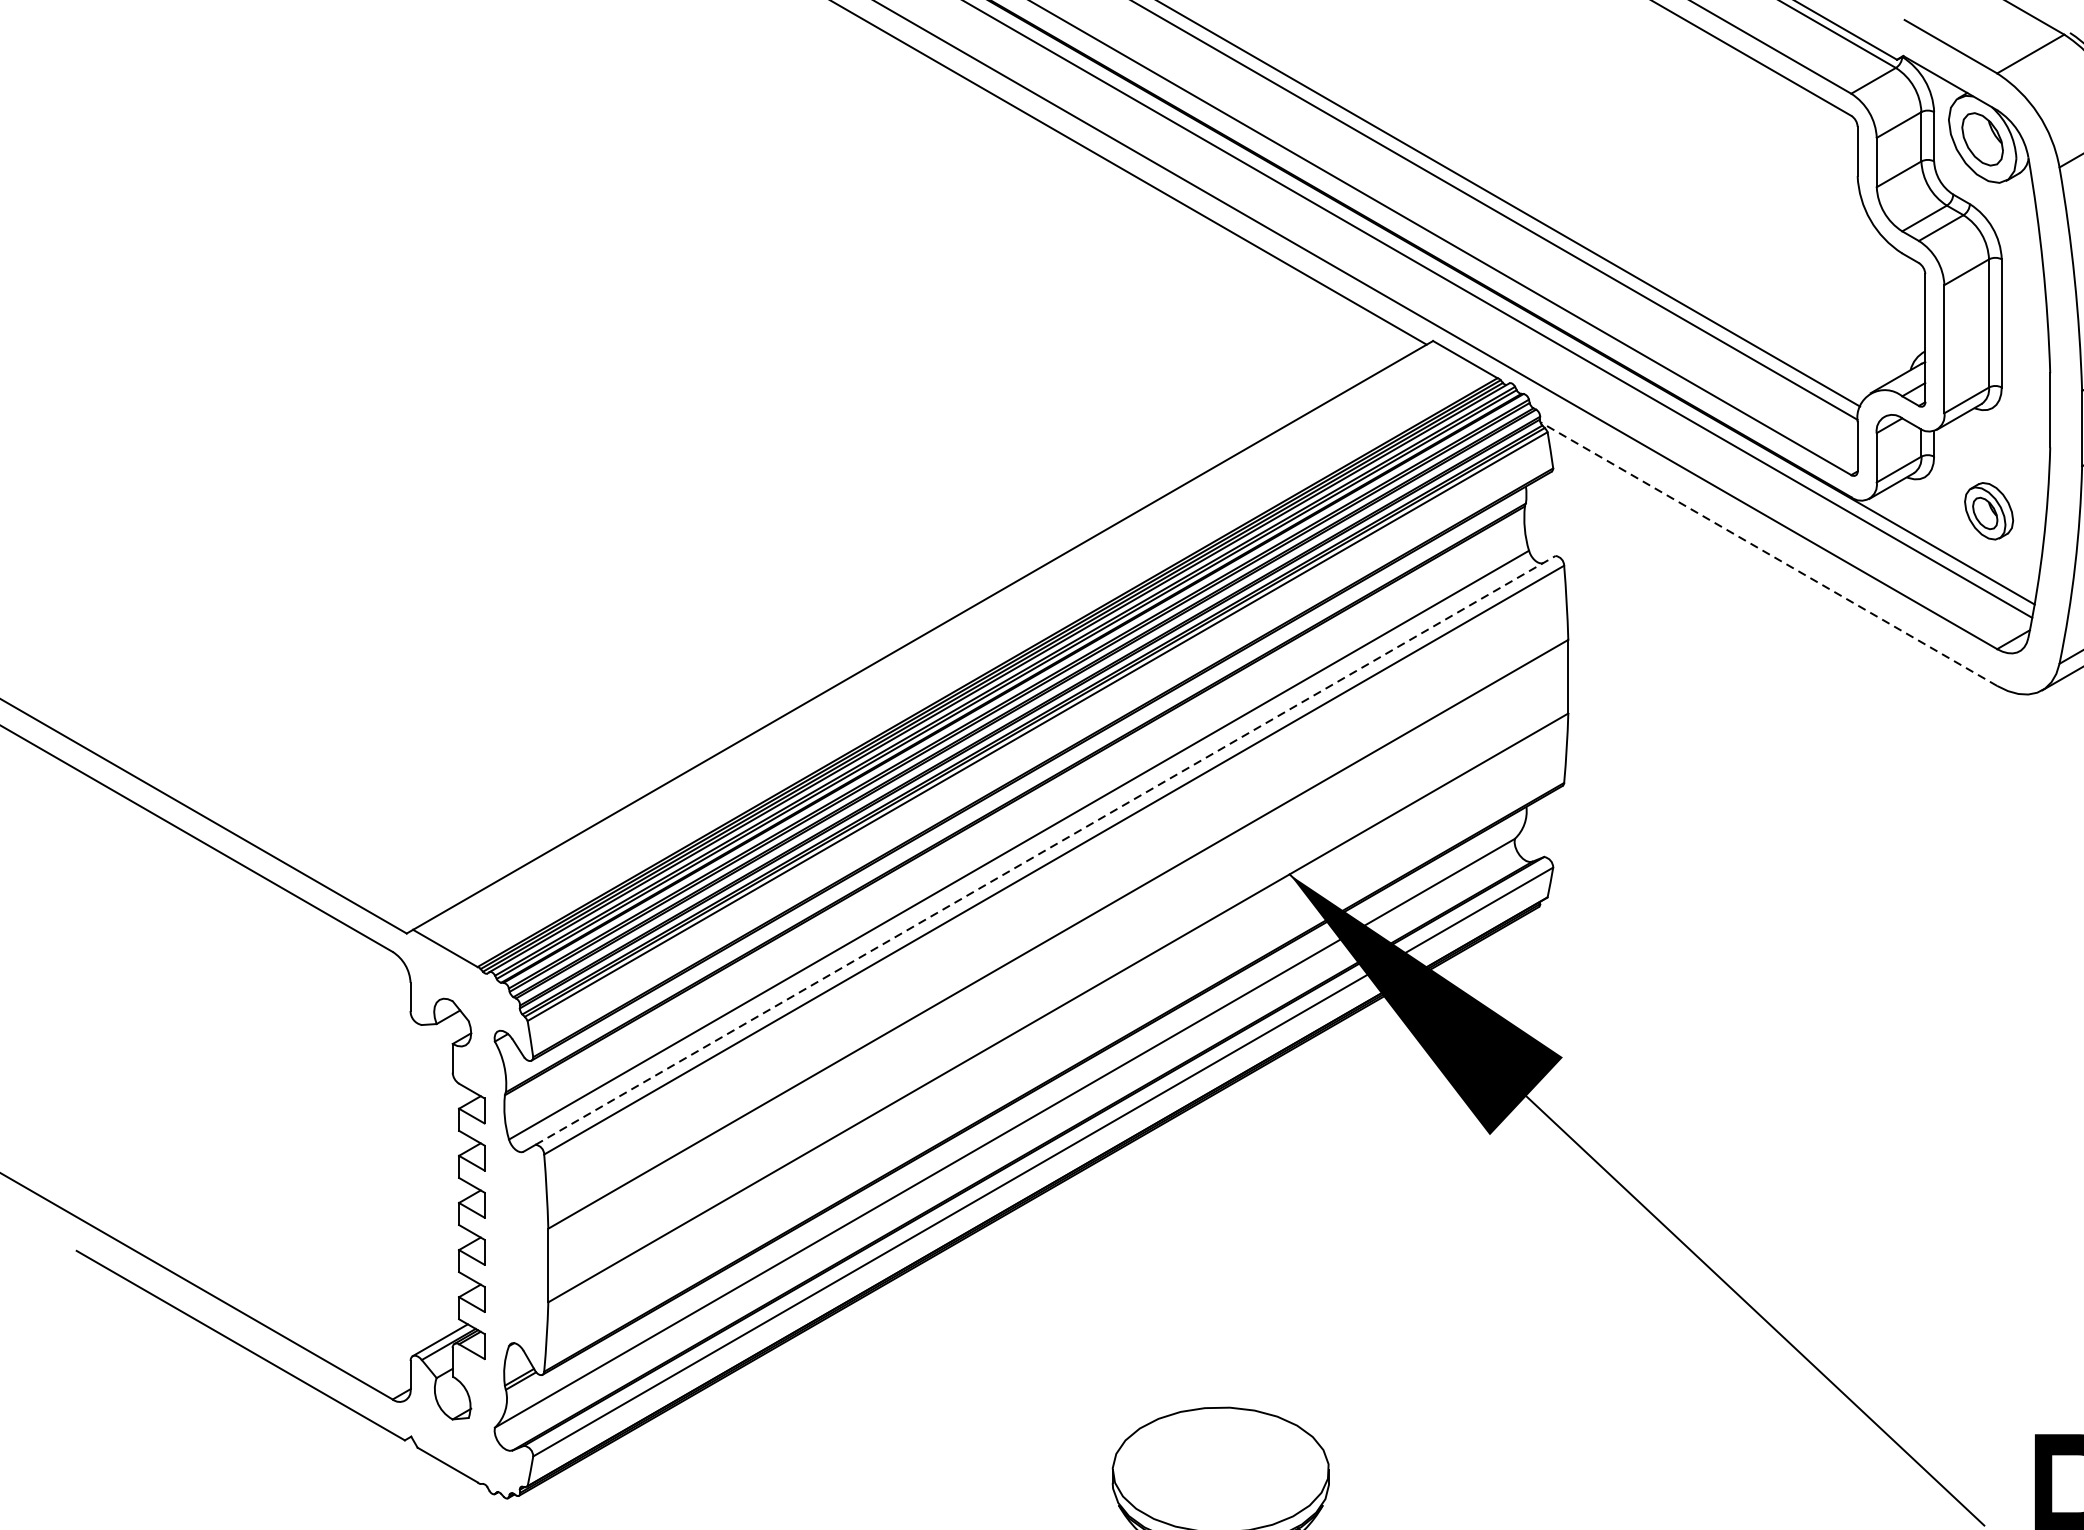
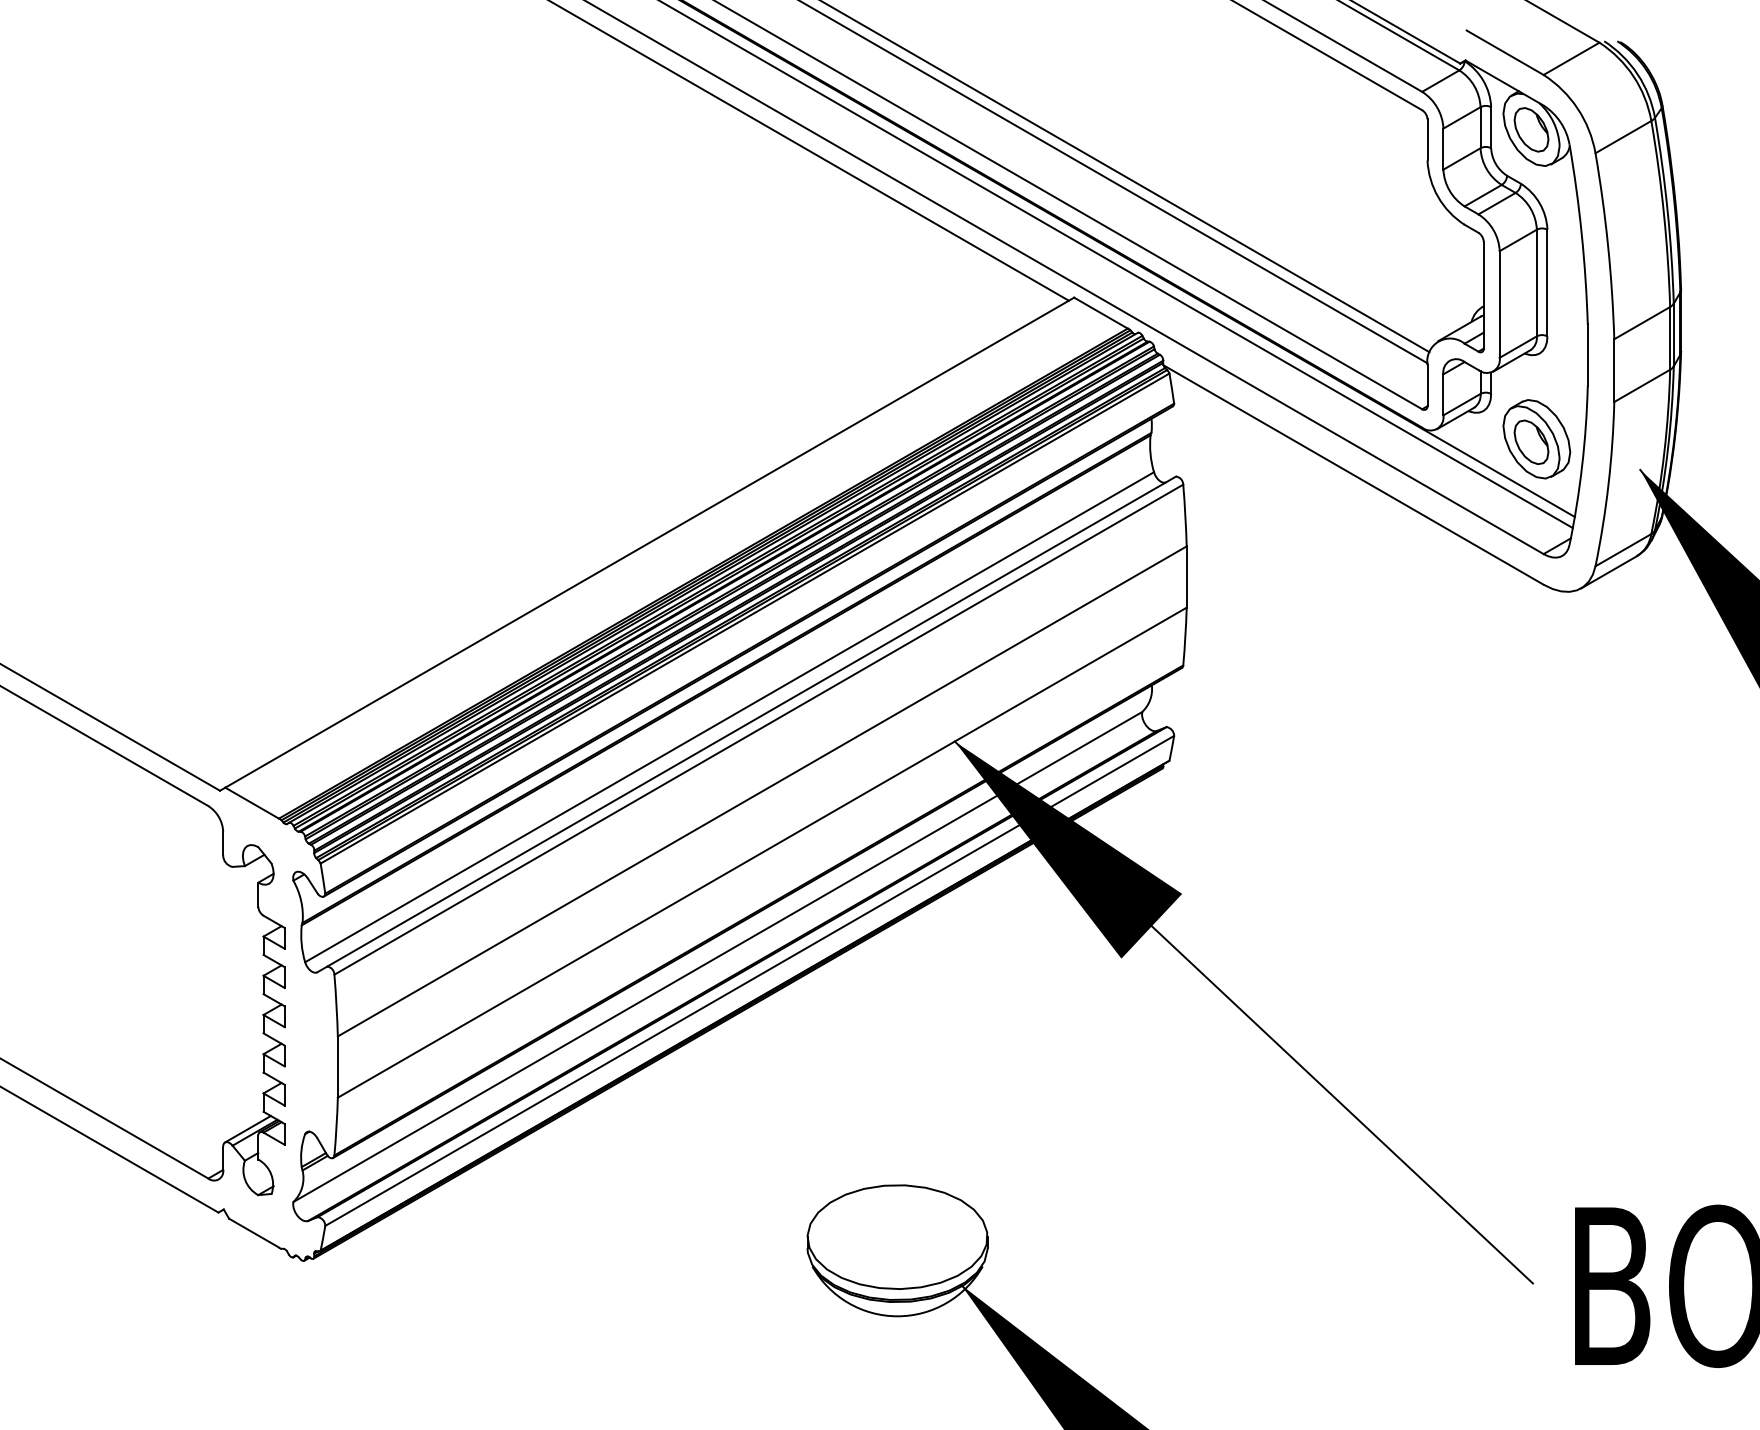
part: (1988, 511) -> (1536, 439), size x1.67
line: (1768, 553) -> (1353, 474), dashed -> solid
line: (1046, 850) -> (752, 721), dashed -> solid

